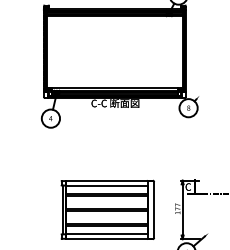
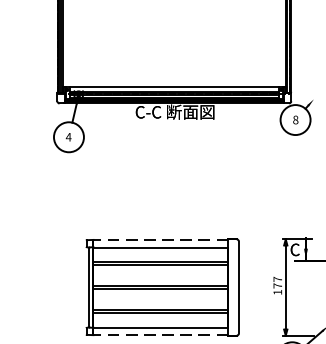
line: (106, 181) -> (160, 240), solid -> dashed
line: (106, 238) -> (160, 334), solid -> dashed

